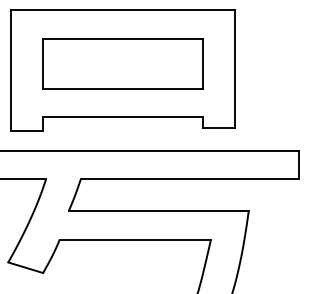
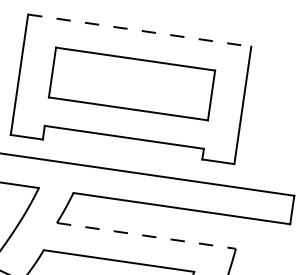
line: (123, 9) -> (140, 30), solid -> dashed
line: (158, 211) -> (146, 236), solid -> dashed

